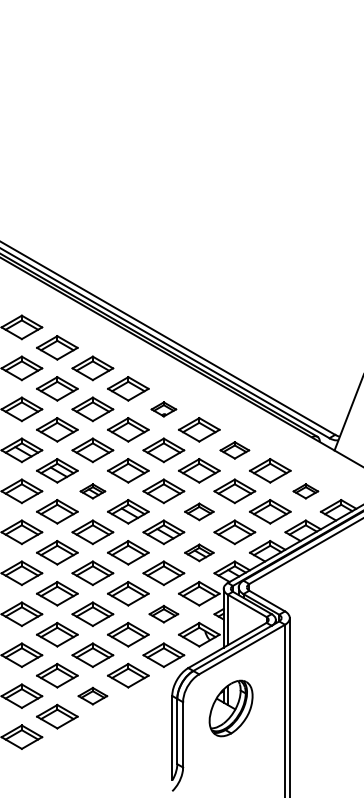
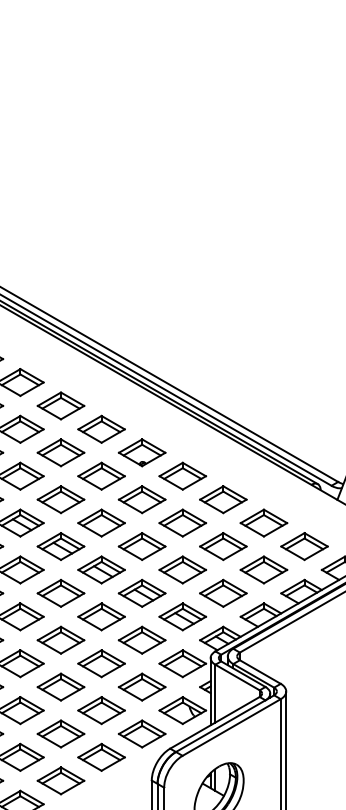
part: (163, 409) -> (141, 452), size x1.67
part: (234, 450) -> (222, 499), size x1.43
part: (92, 491) -> (60, 546), size x1.67
part: (305, 491) -> (304, 546), size x1.67
part: (199, 511) -> (182, 569), size x1.43
part: (199, 552) -> (182, 616), size x1.43
part: (163, 613) -> (141, 686), size x1.43
part: (92, 695) -> (60, 780), size x1.43

